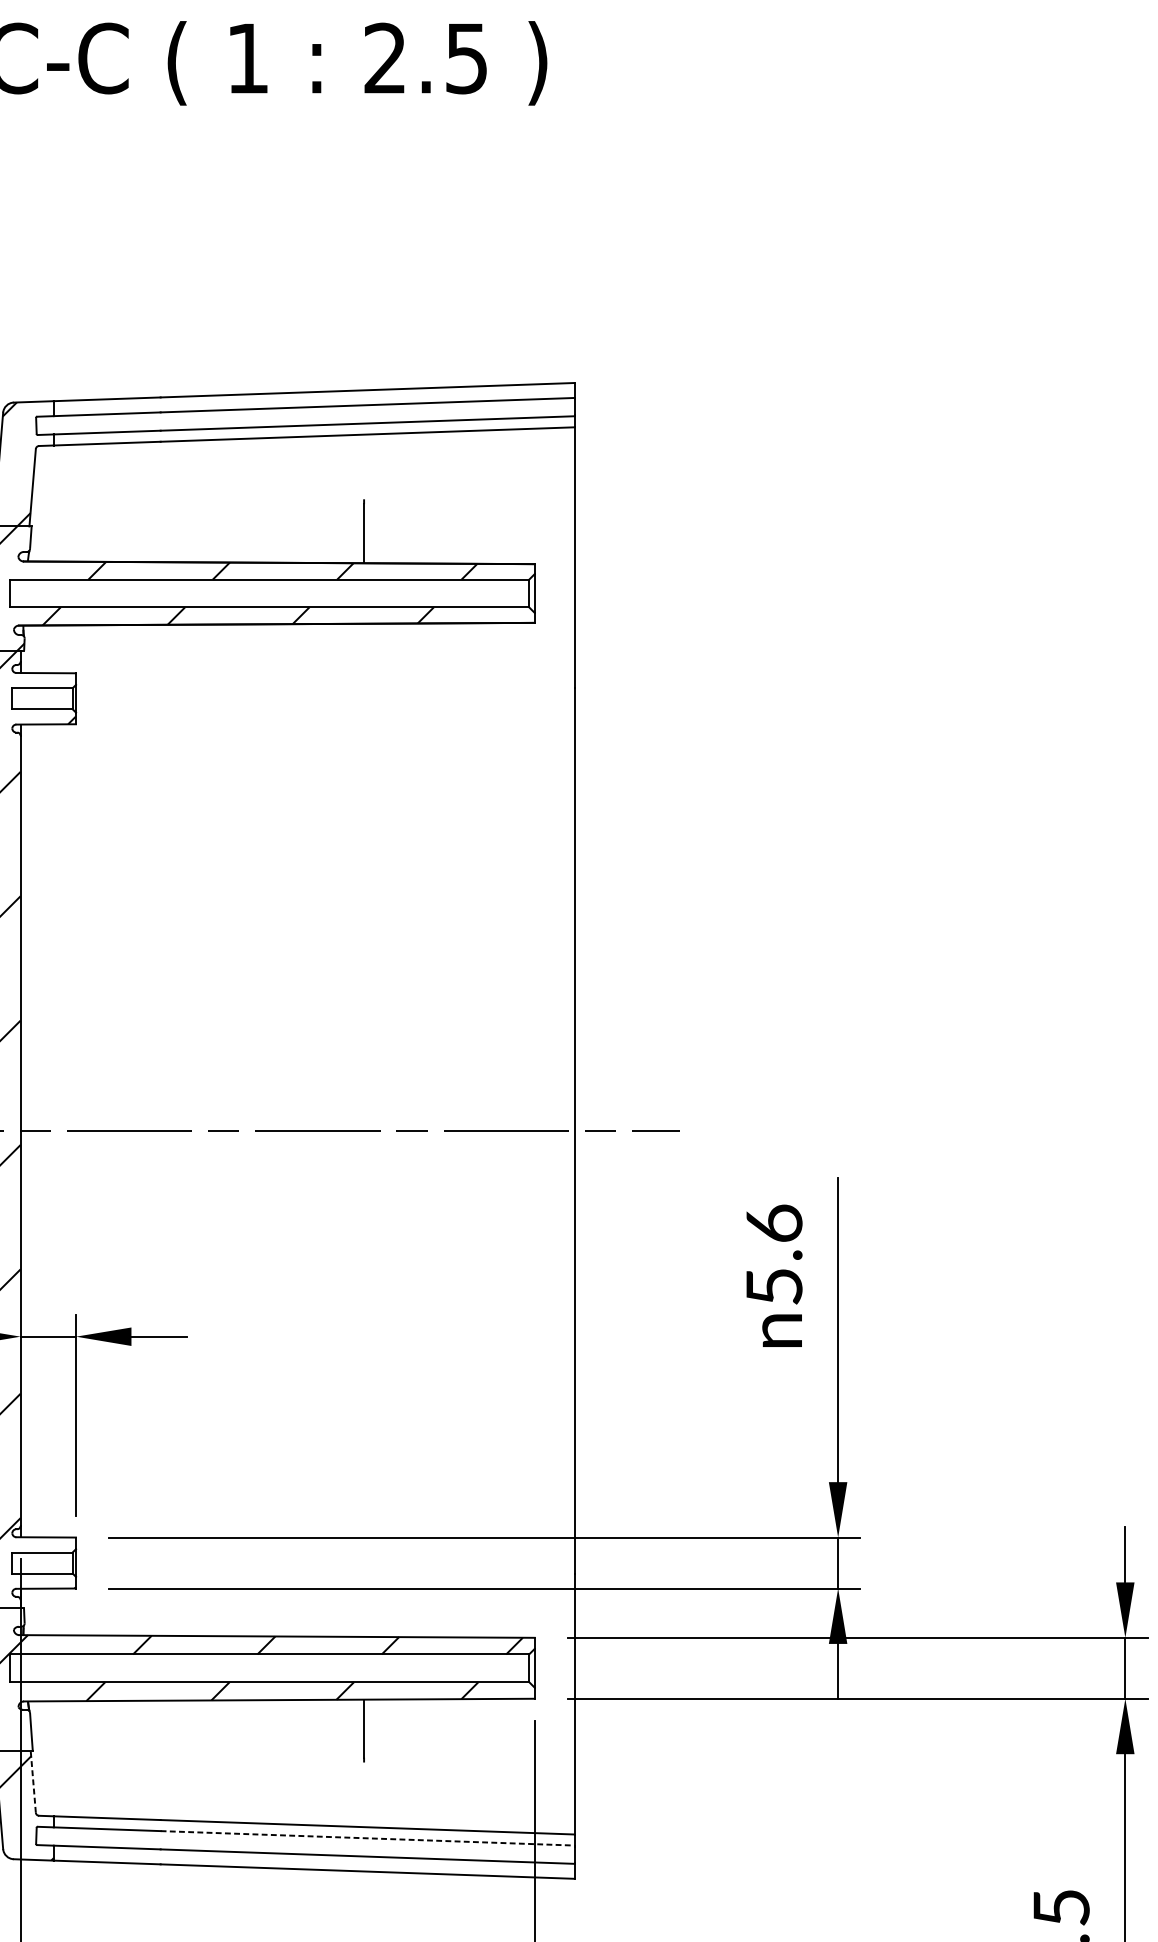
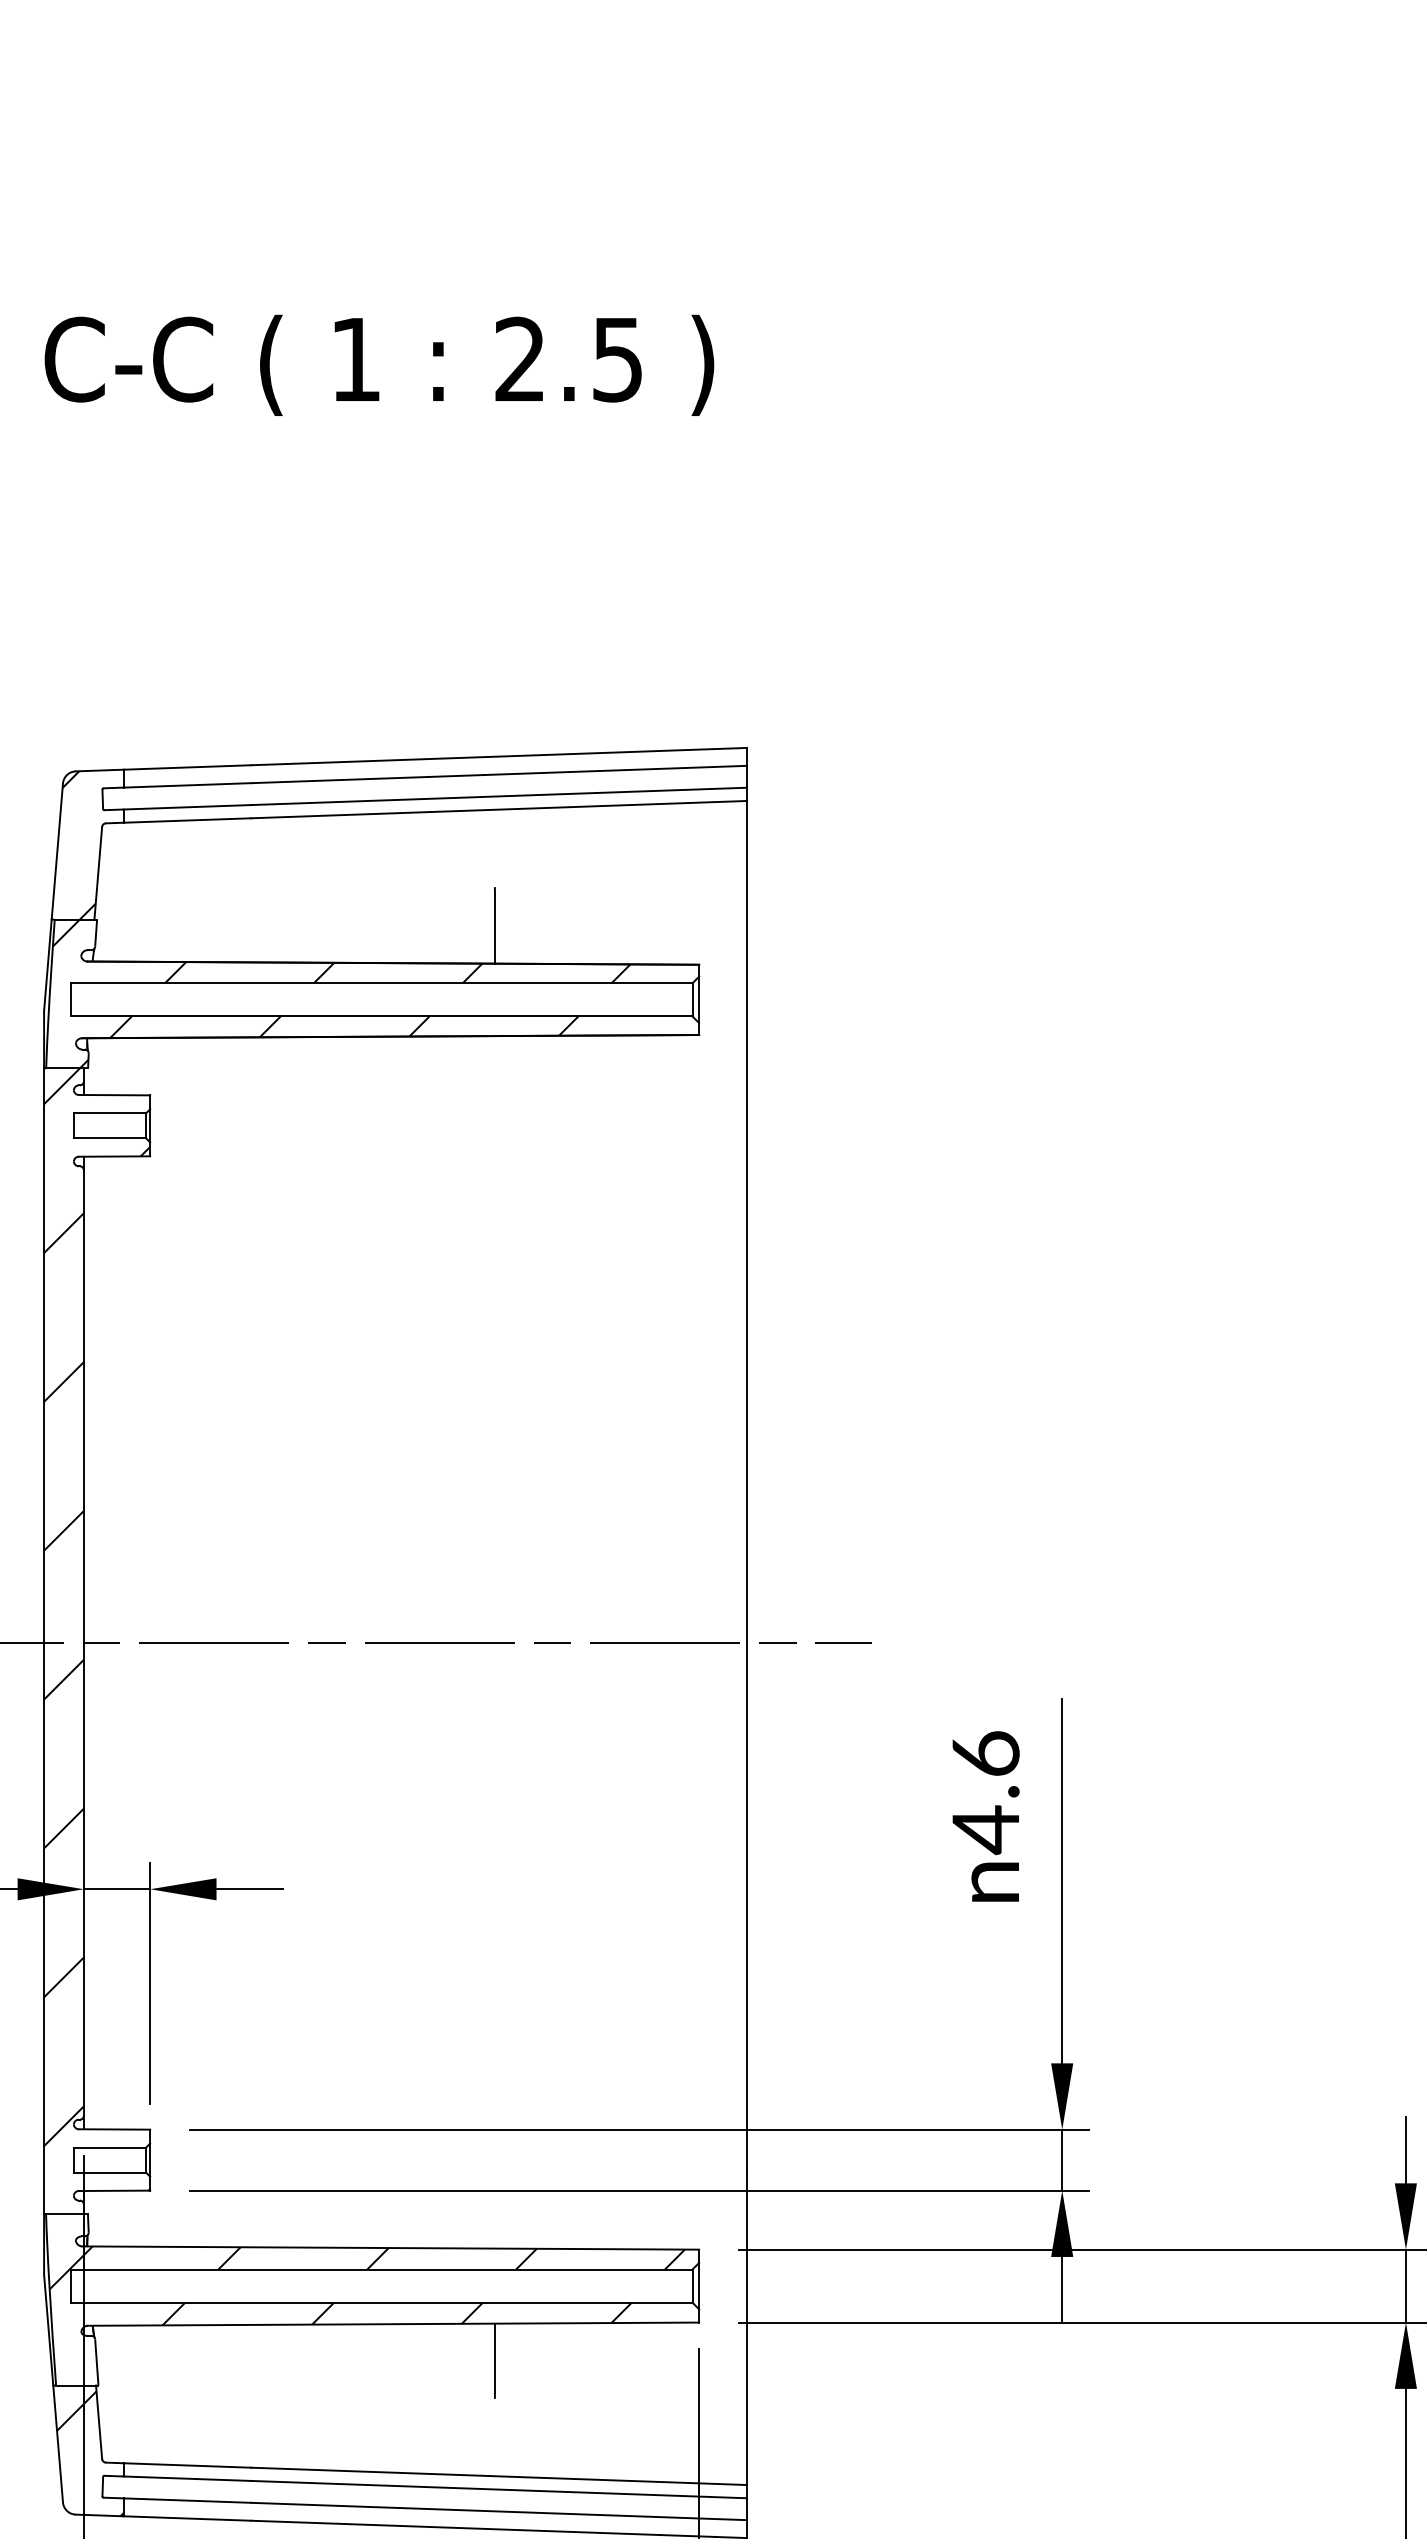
text: (774, 1287) -> (985, 1830), 5.6 -> 4.6
line: (33, 1782) -> (99, 2422), dashed -> solid
line: (367, 1838) -> (499, 2489), dashed -> solid

